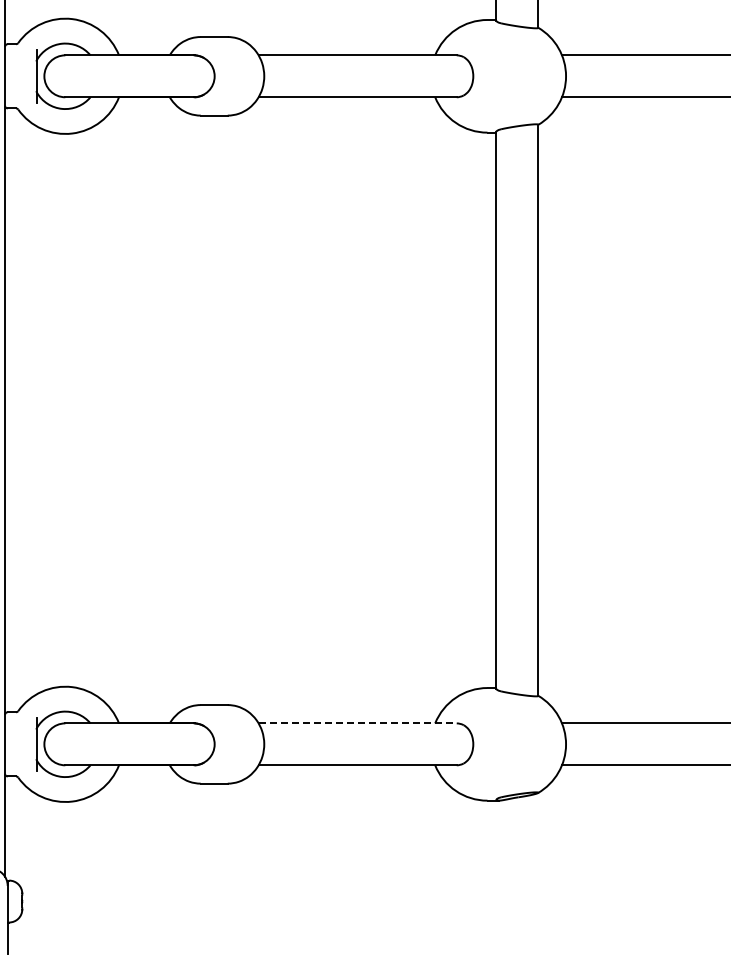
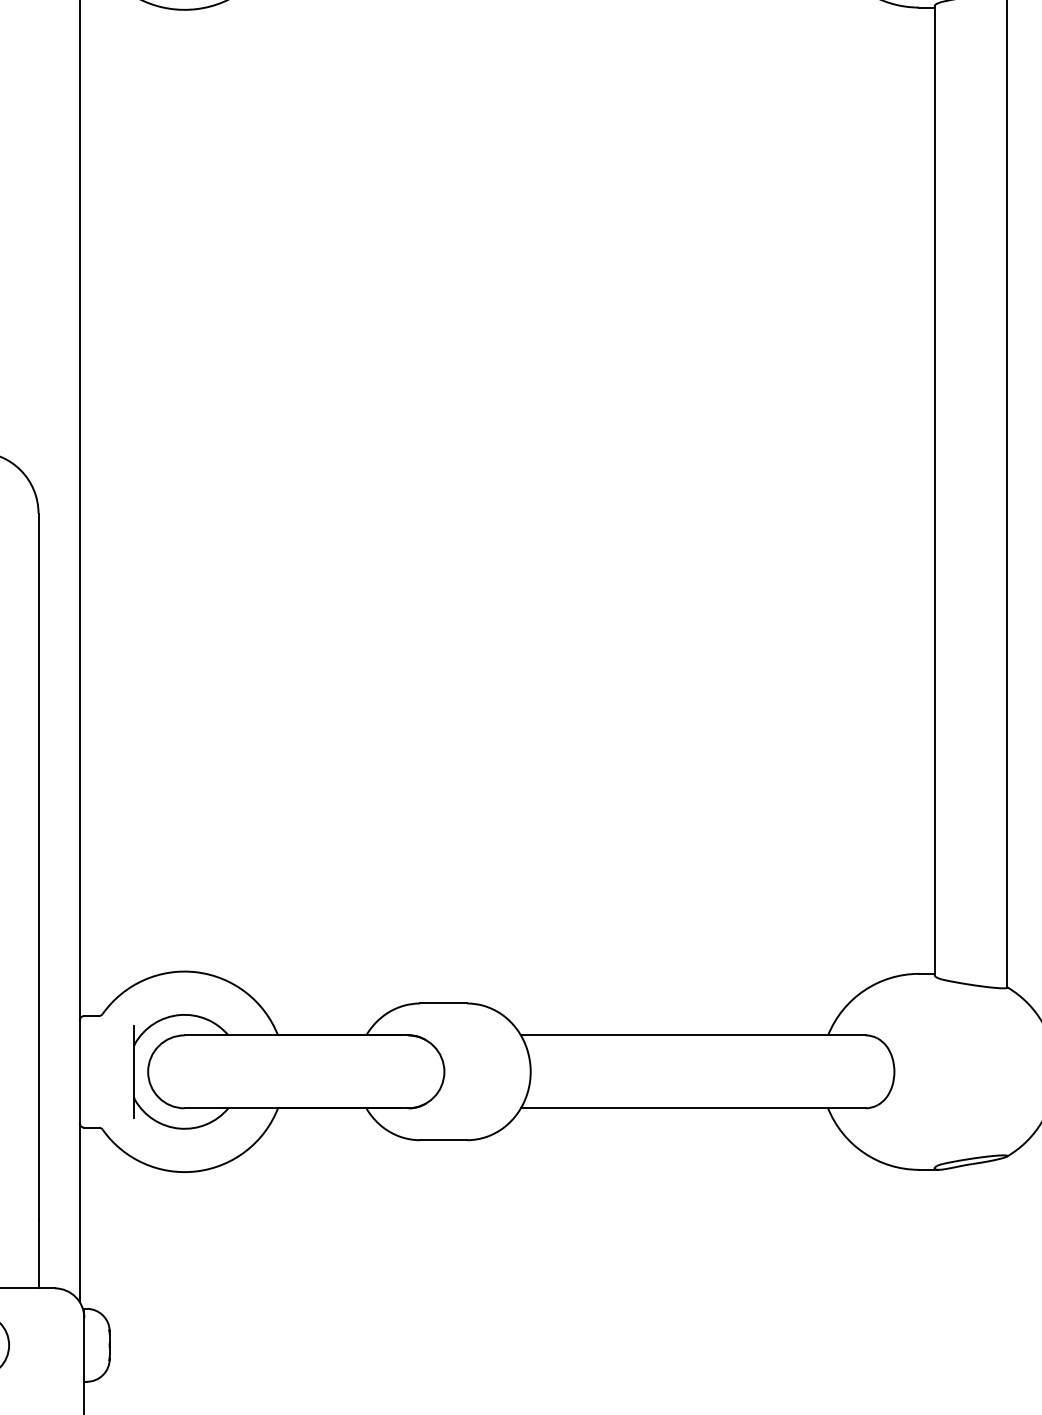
line: (358, 723) -> (694, 1035), dashed -> solid

